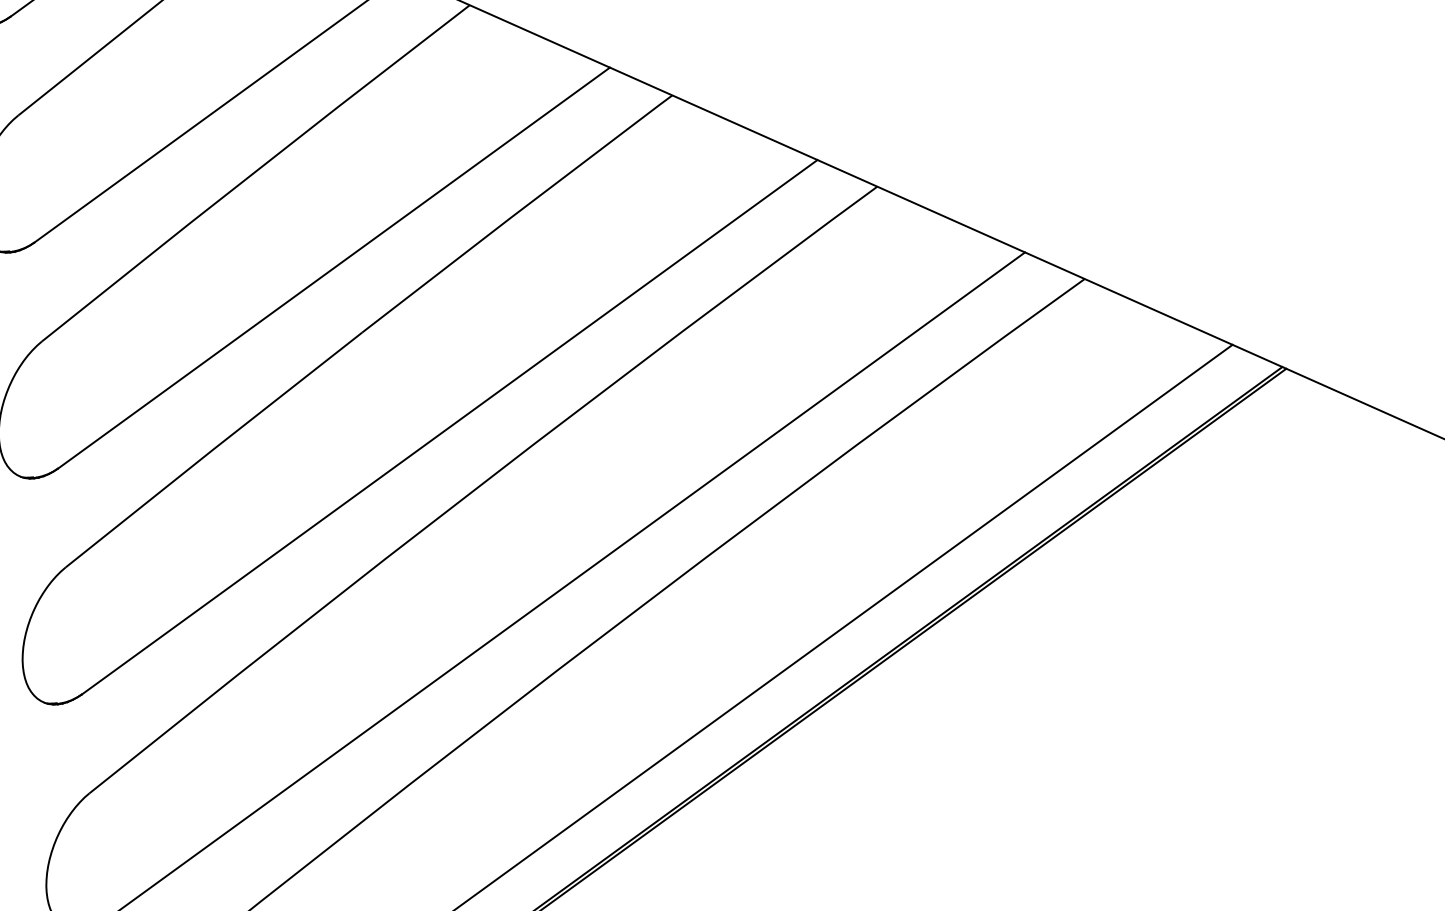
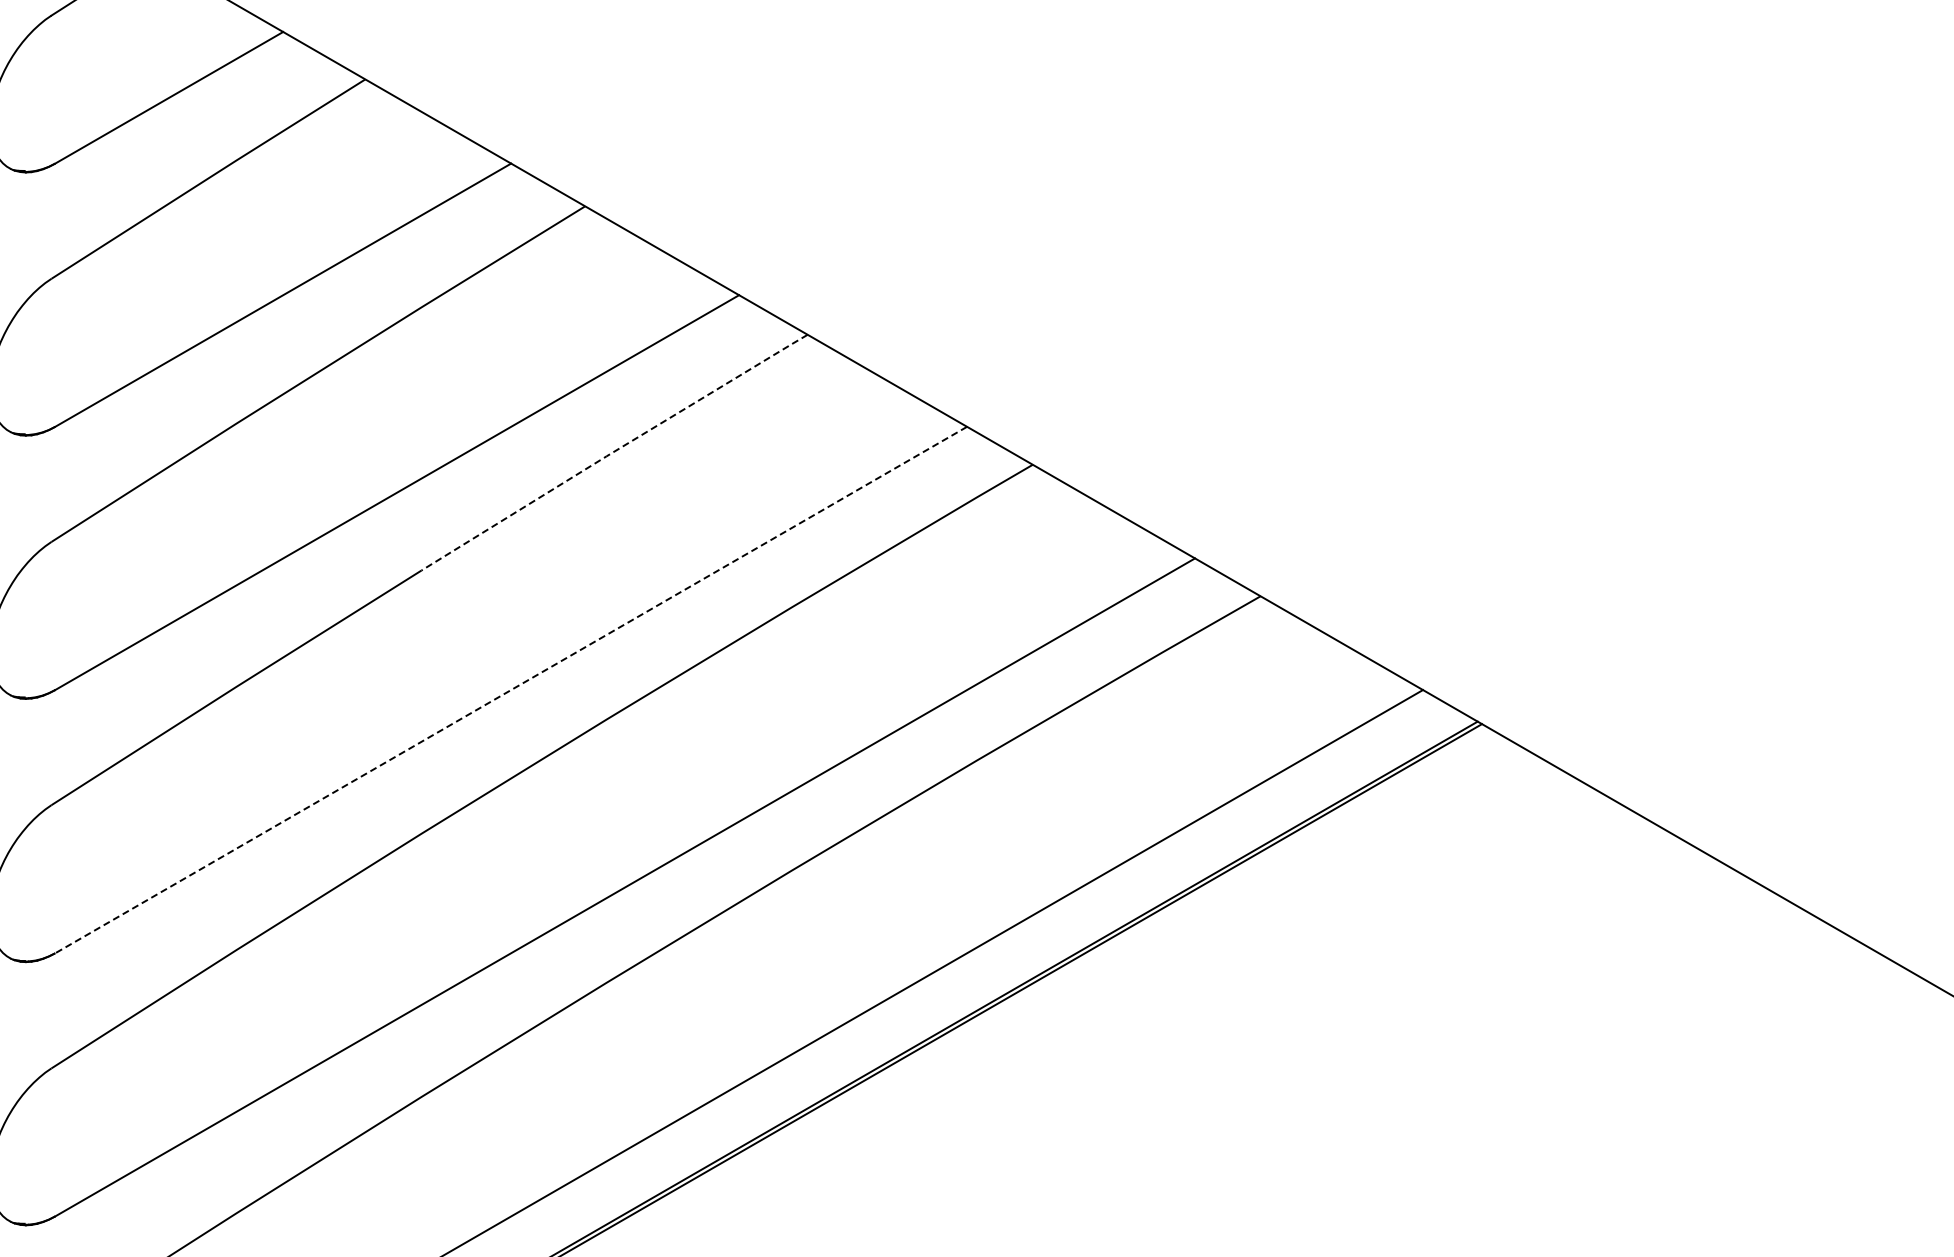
line: (517, 213) -> (614, 451), solid -> dashed
line: (449, 427) -> (510, 690), solid -> dashed

